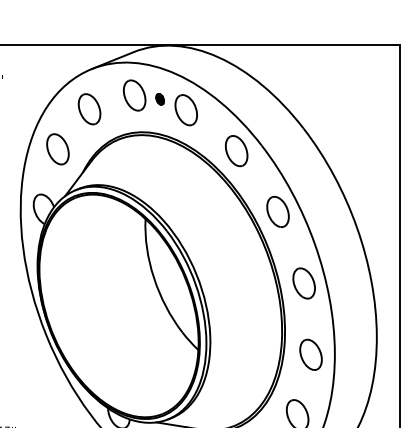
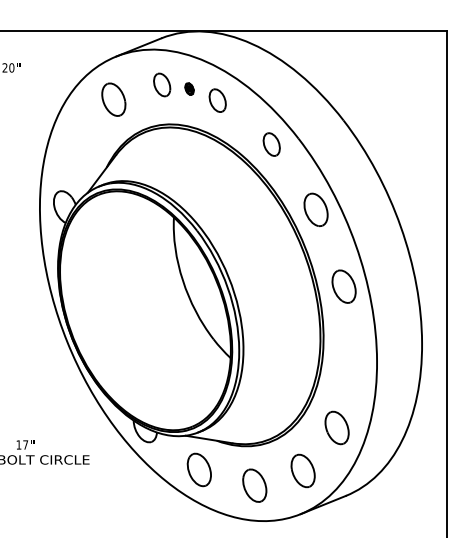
part: (133, 95) -> (161, 84), size x0.7
part: (186, 109) -> (217, 100), size x0.7
part: (57, 149) -> (79, 142), removed
part: (236, 150) -> (271, 144), size x0.7
part: (311, 355) -> (351, 363), removed

